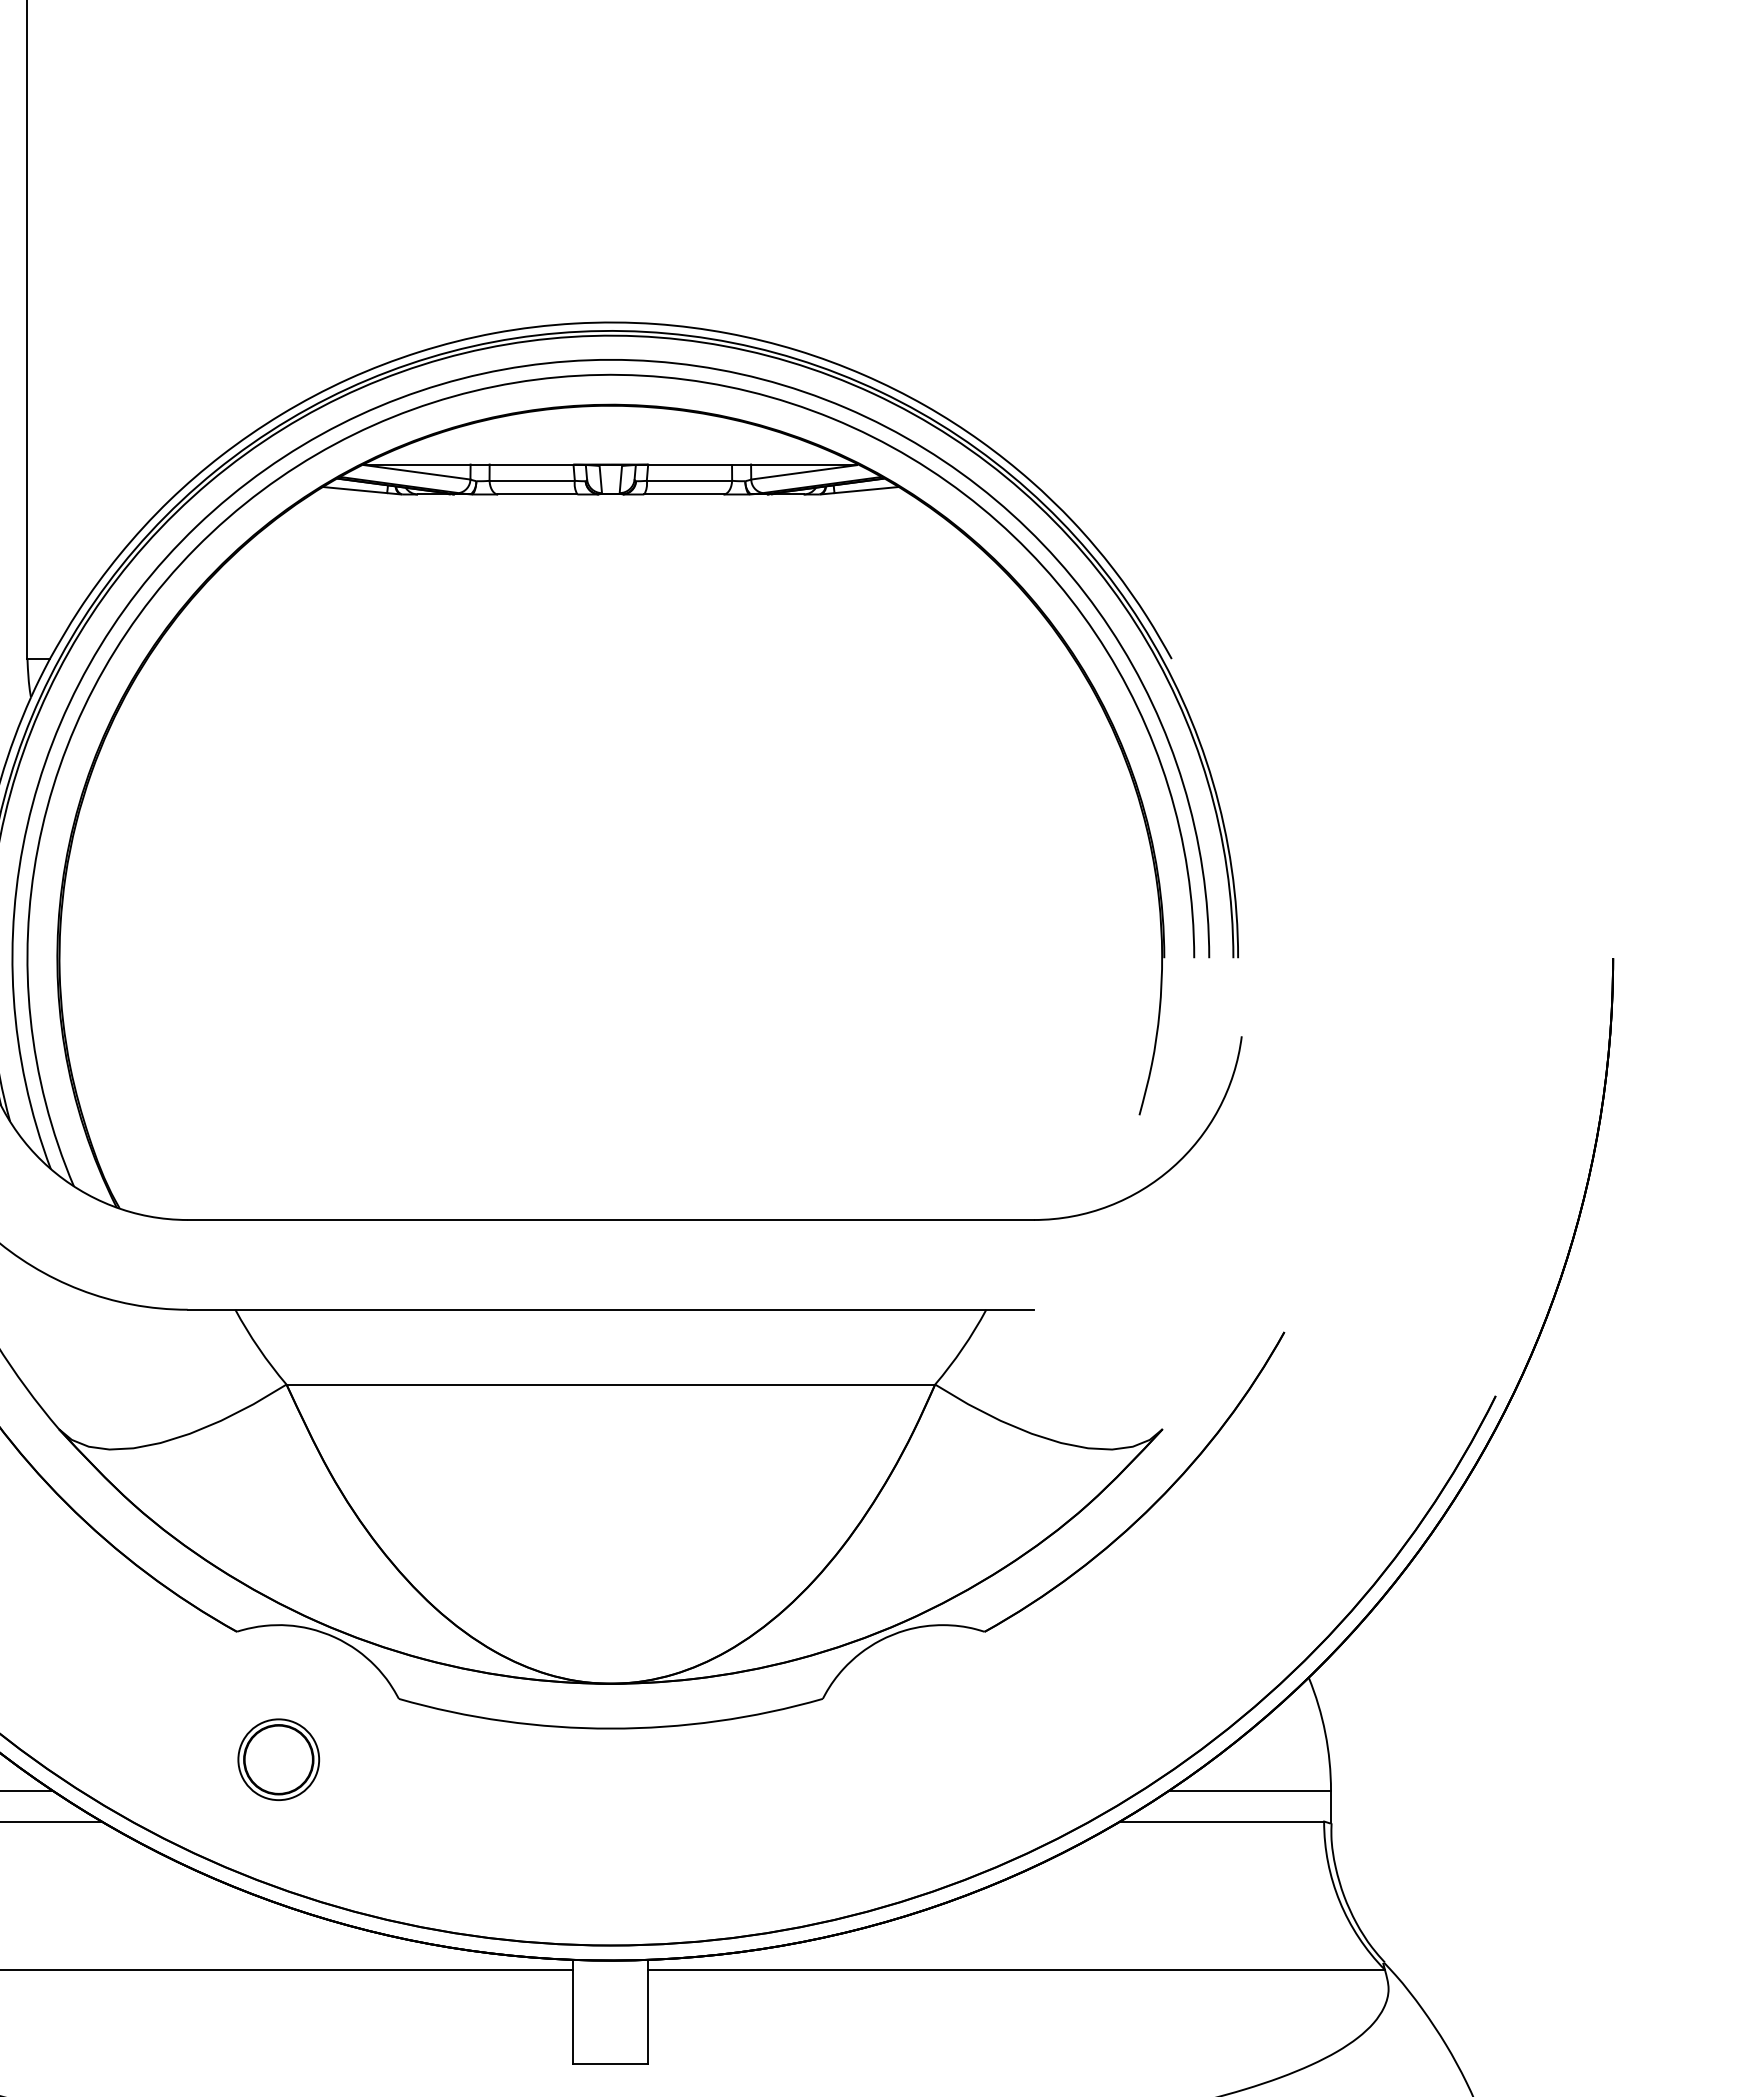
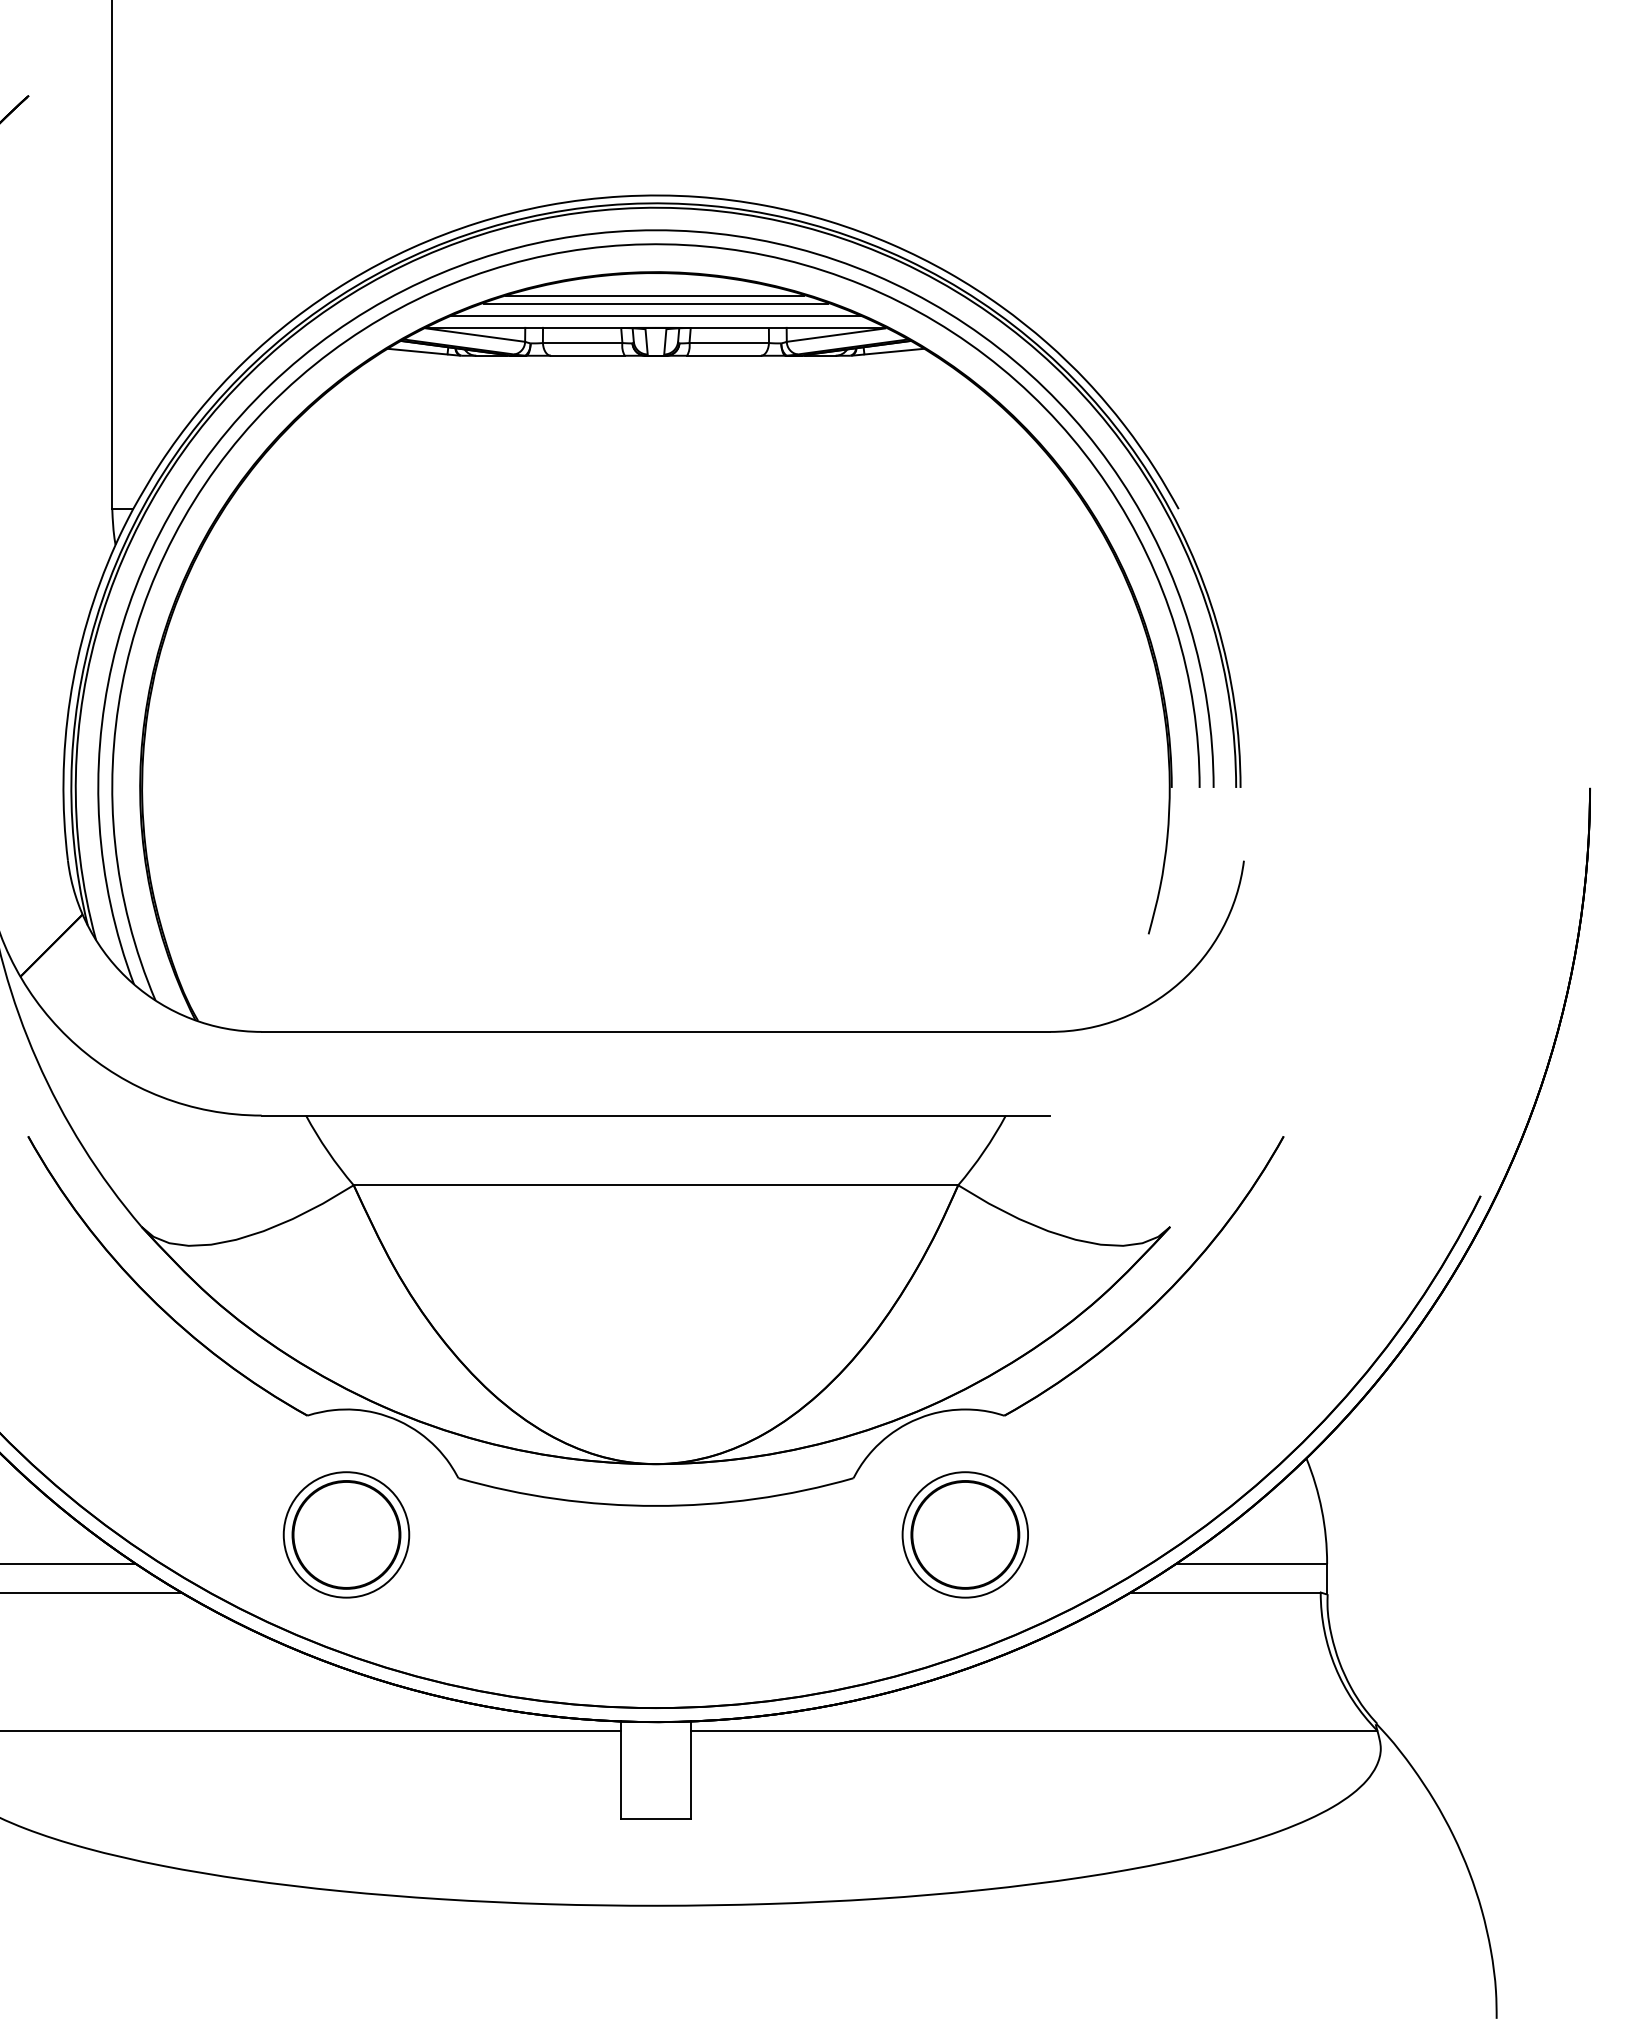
line: (609, 429) -> (654, 295), added
line: (610, 438) -> (655, 303), added
line: (610, 451) -> (655, 315), added
part: (278, 1759) -> (346, 1534), size x1.67
part: (941, 1759) -> (964, 1534), added

